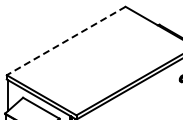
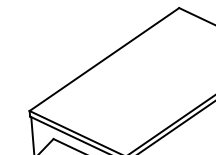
line: (66, 41) -> (104, 60), dashed -> solid

